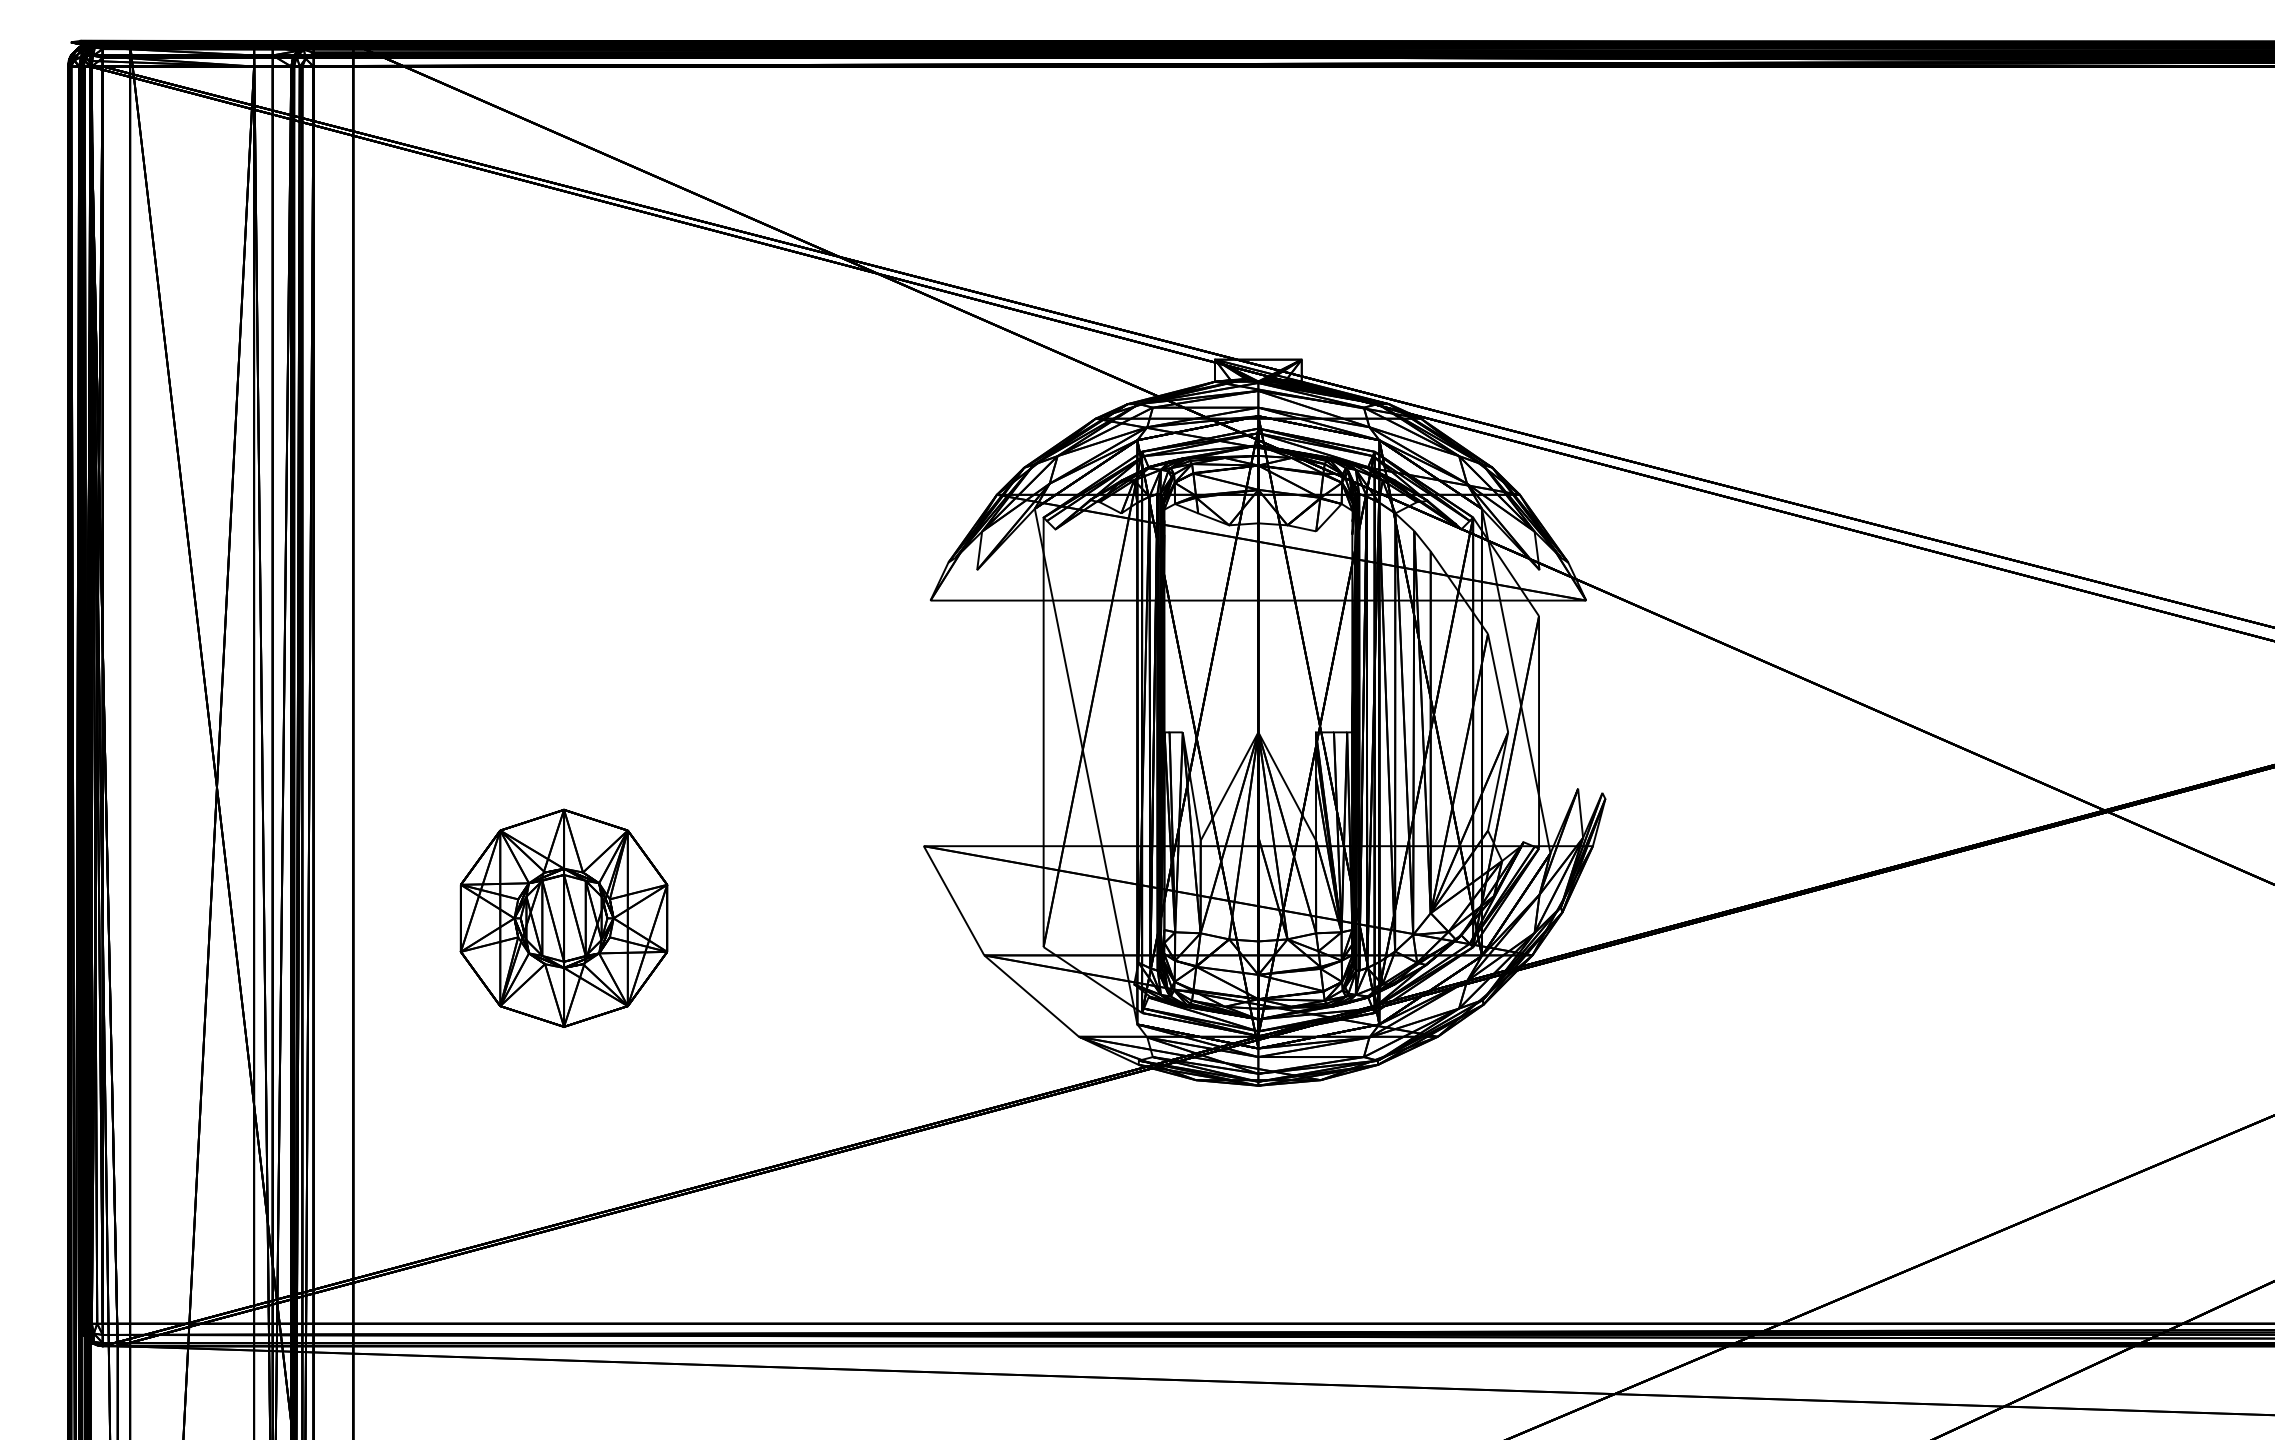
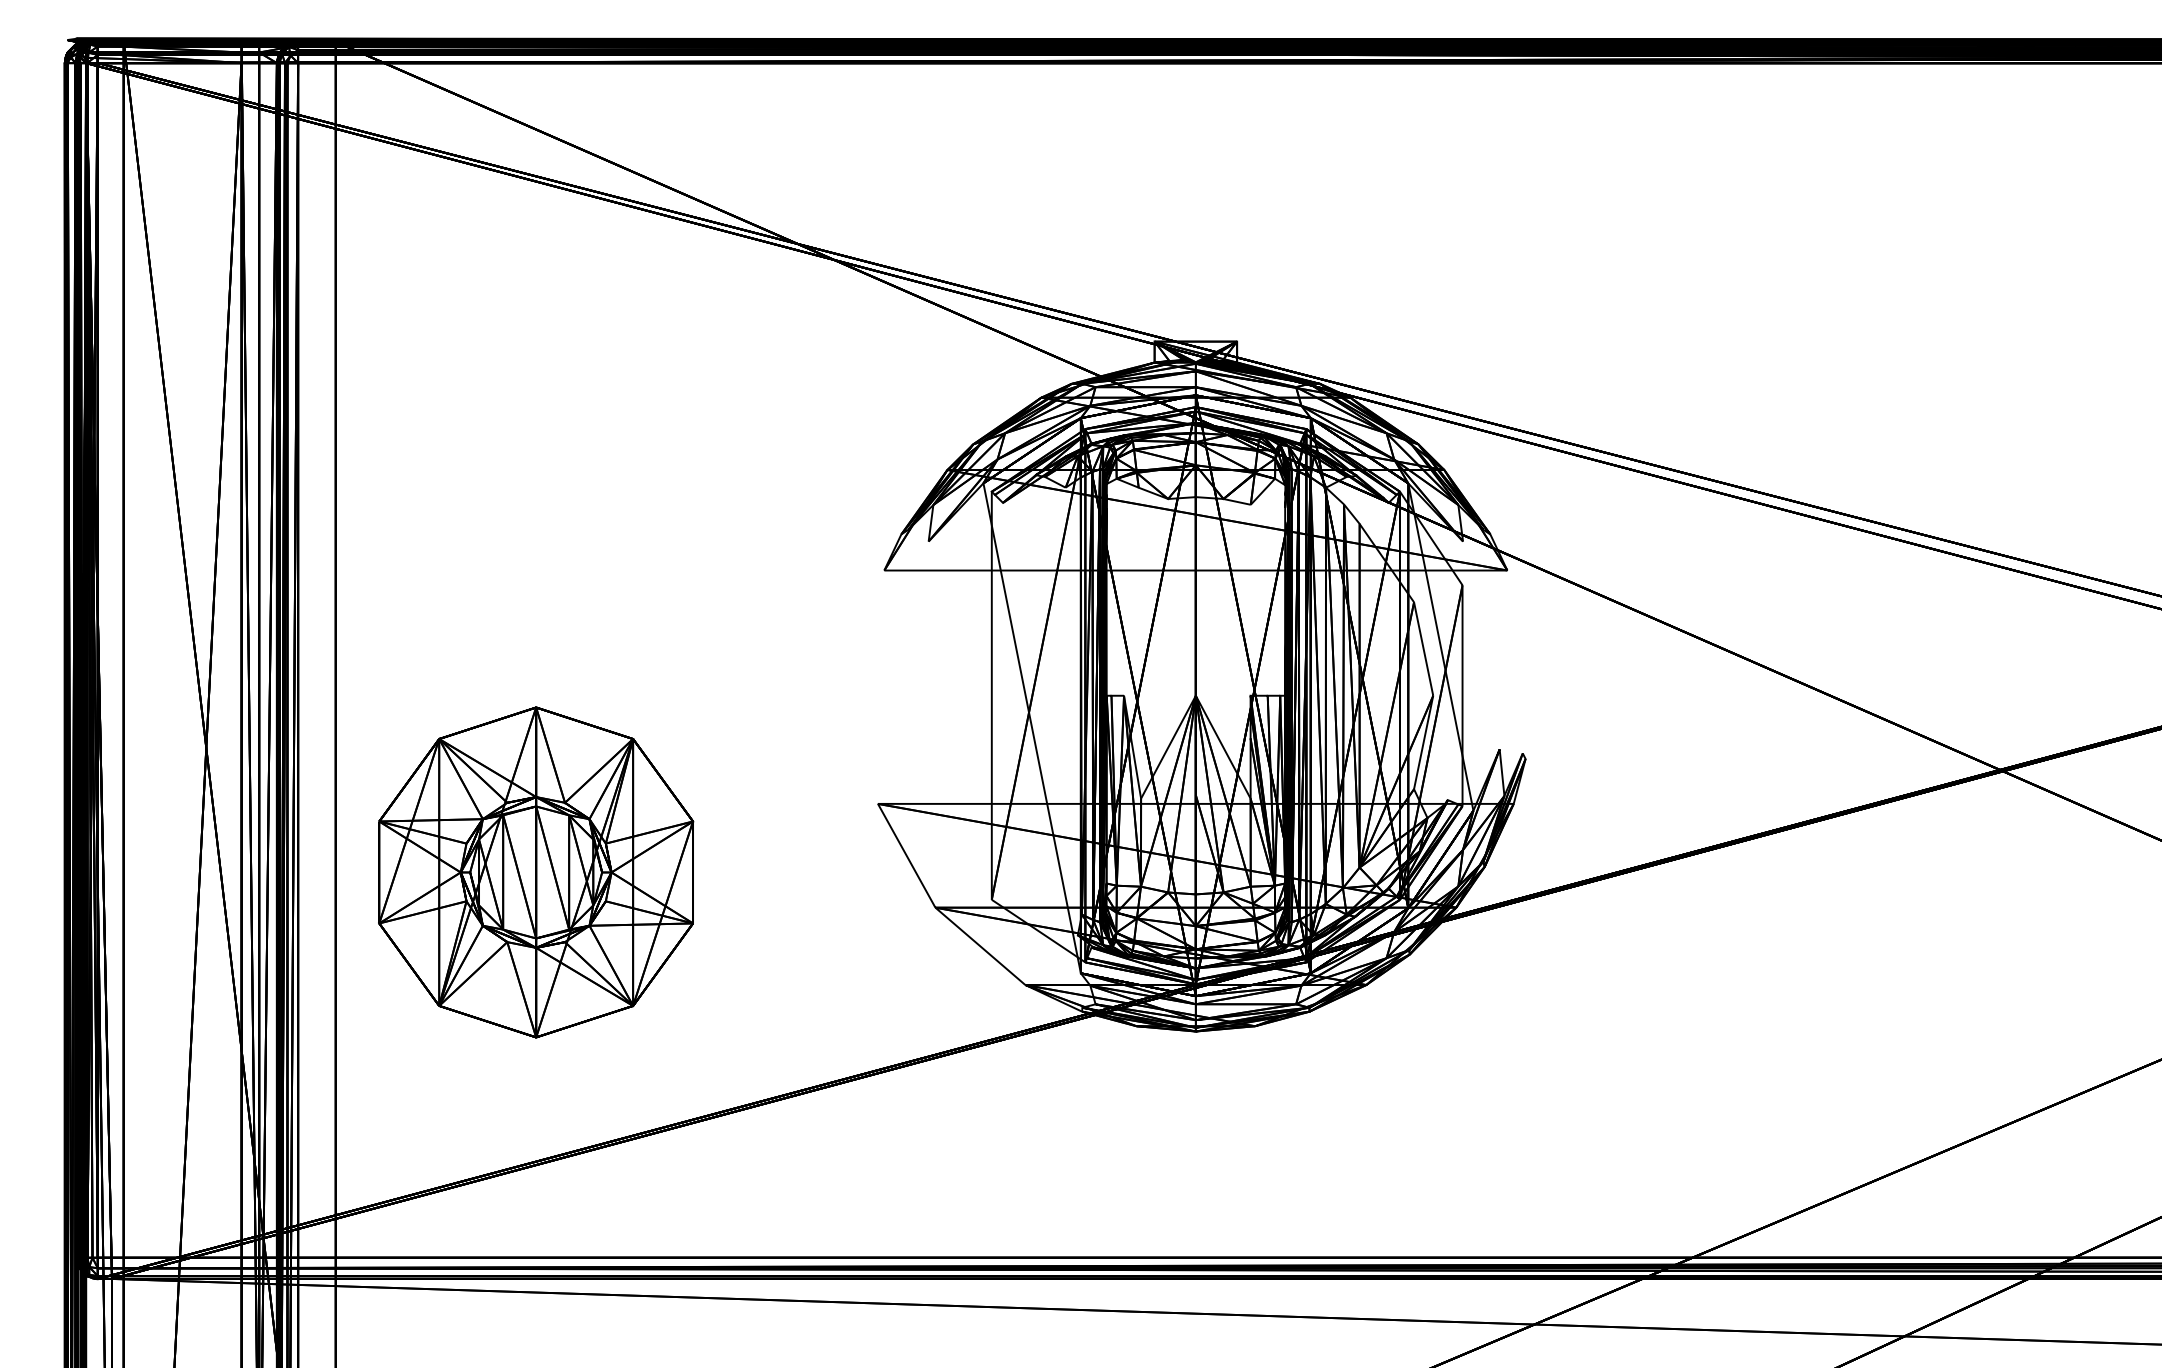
part: (563, 918) -> (535, 872), size x1.6

